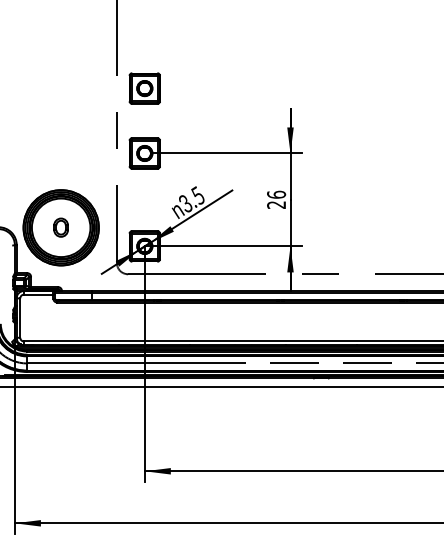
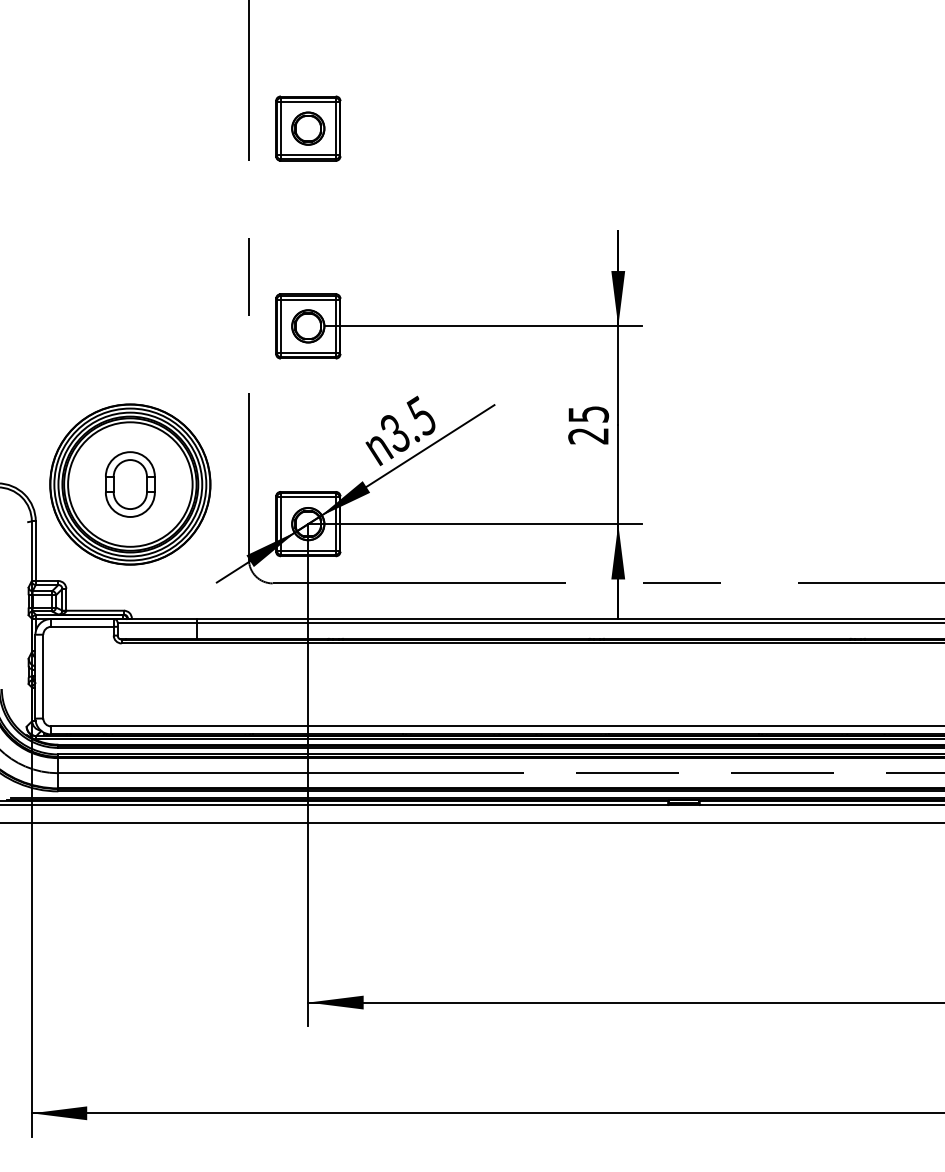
part: (144, 88) -> (307, 128), moved
text: (276, 194) -> (588, 413), 26 -> 25
part: (60, 227) -> (128, 483), size x1.67

